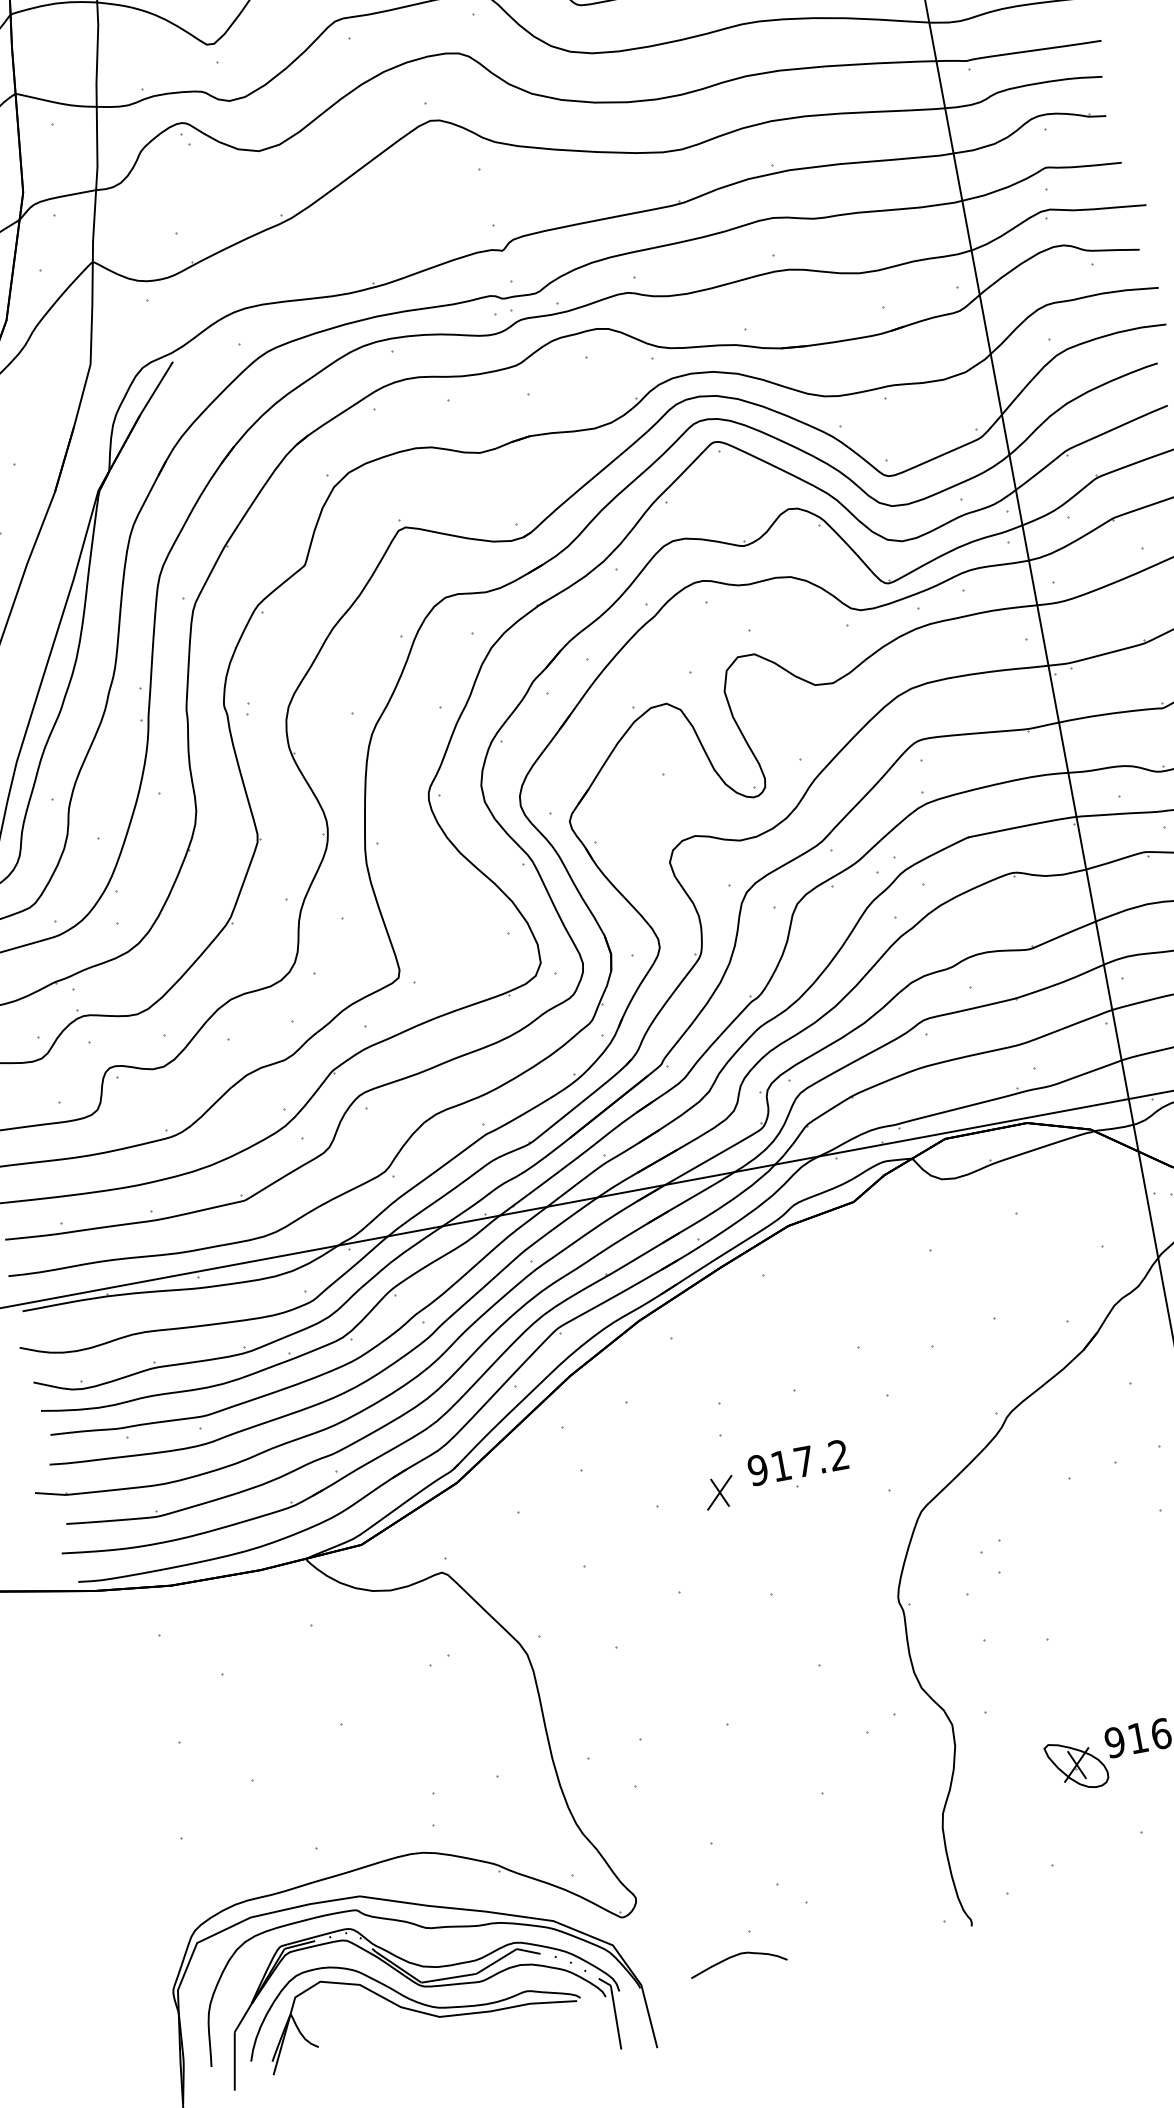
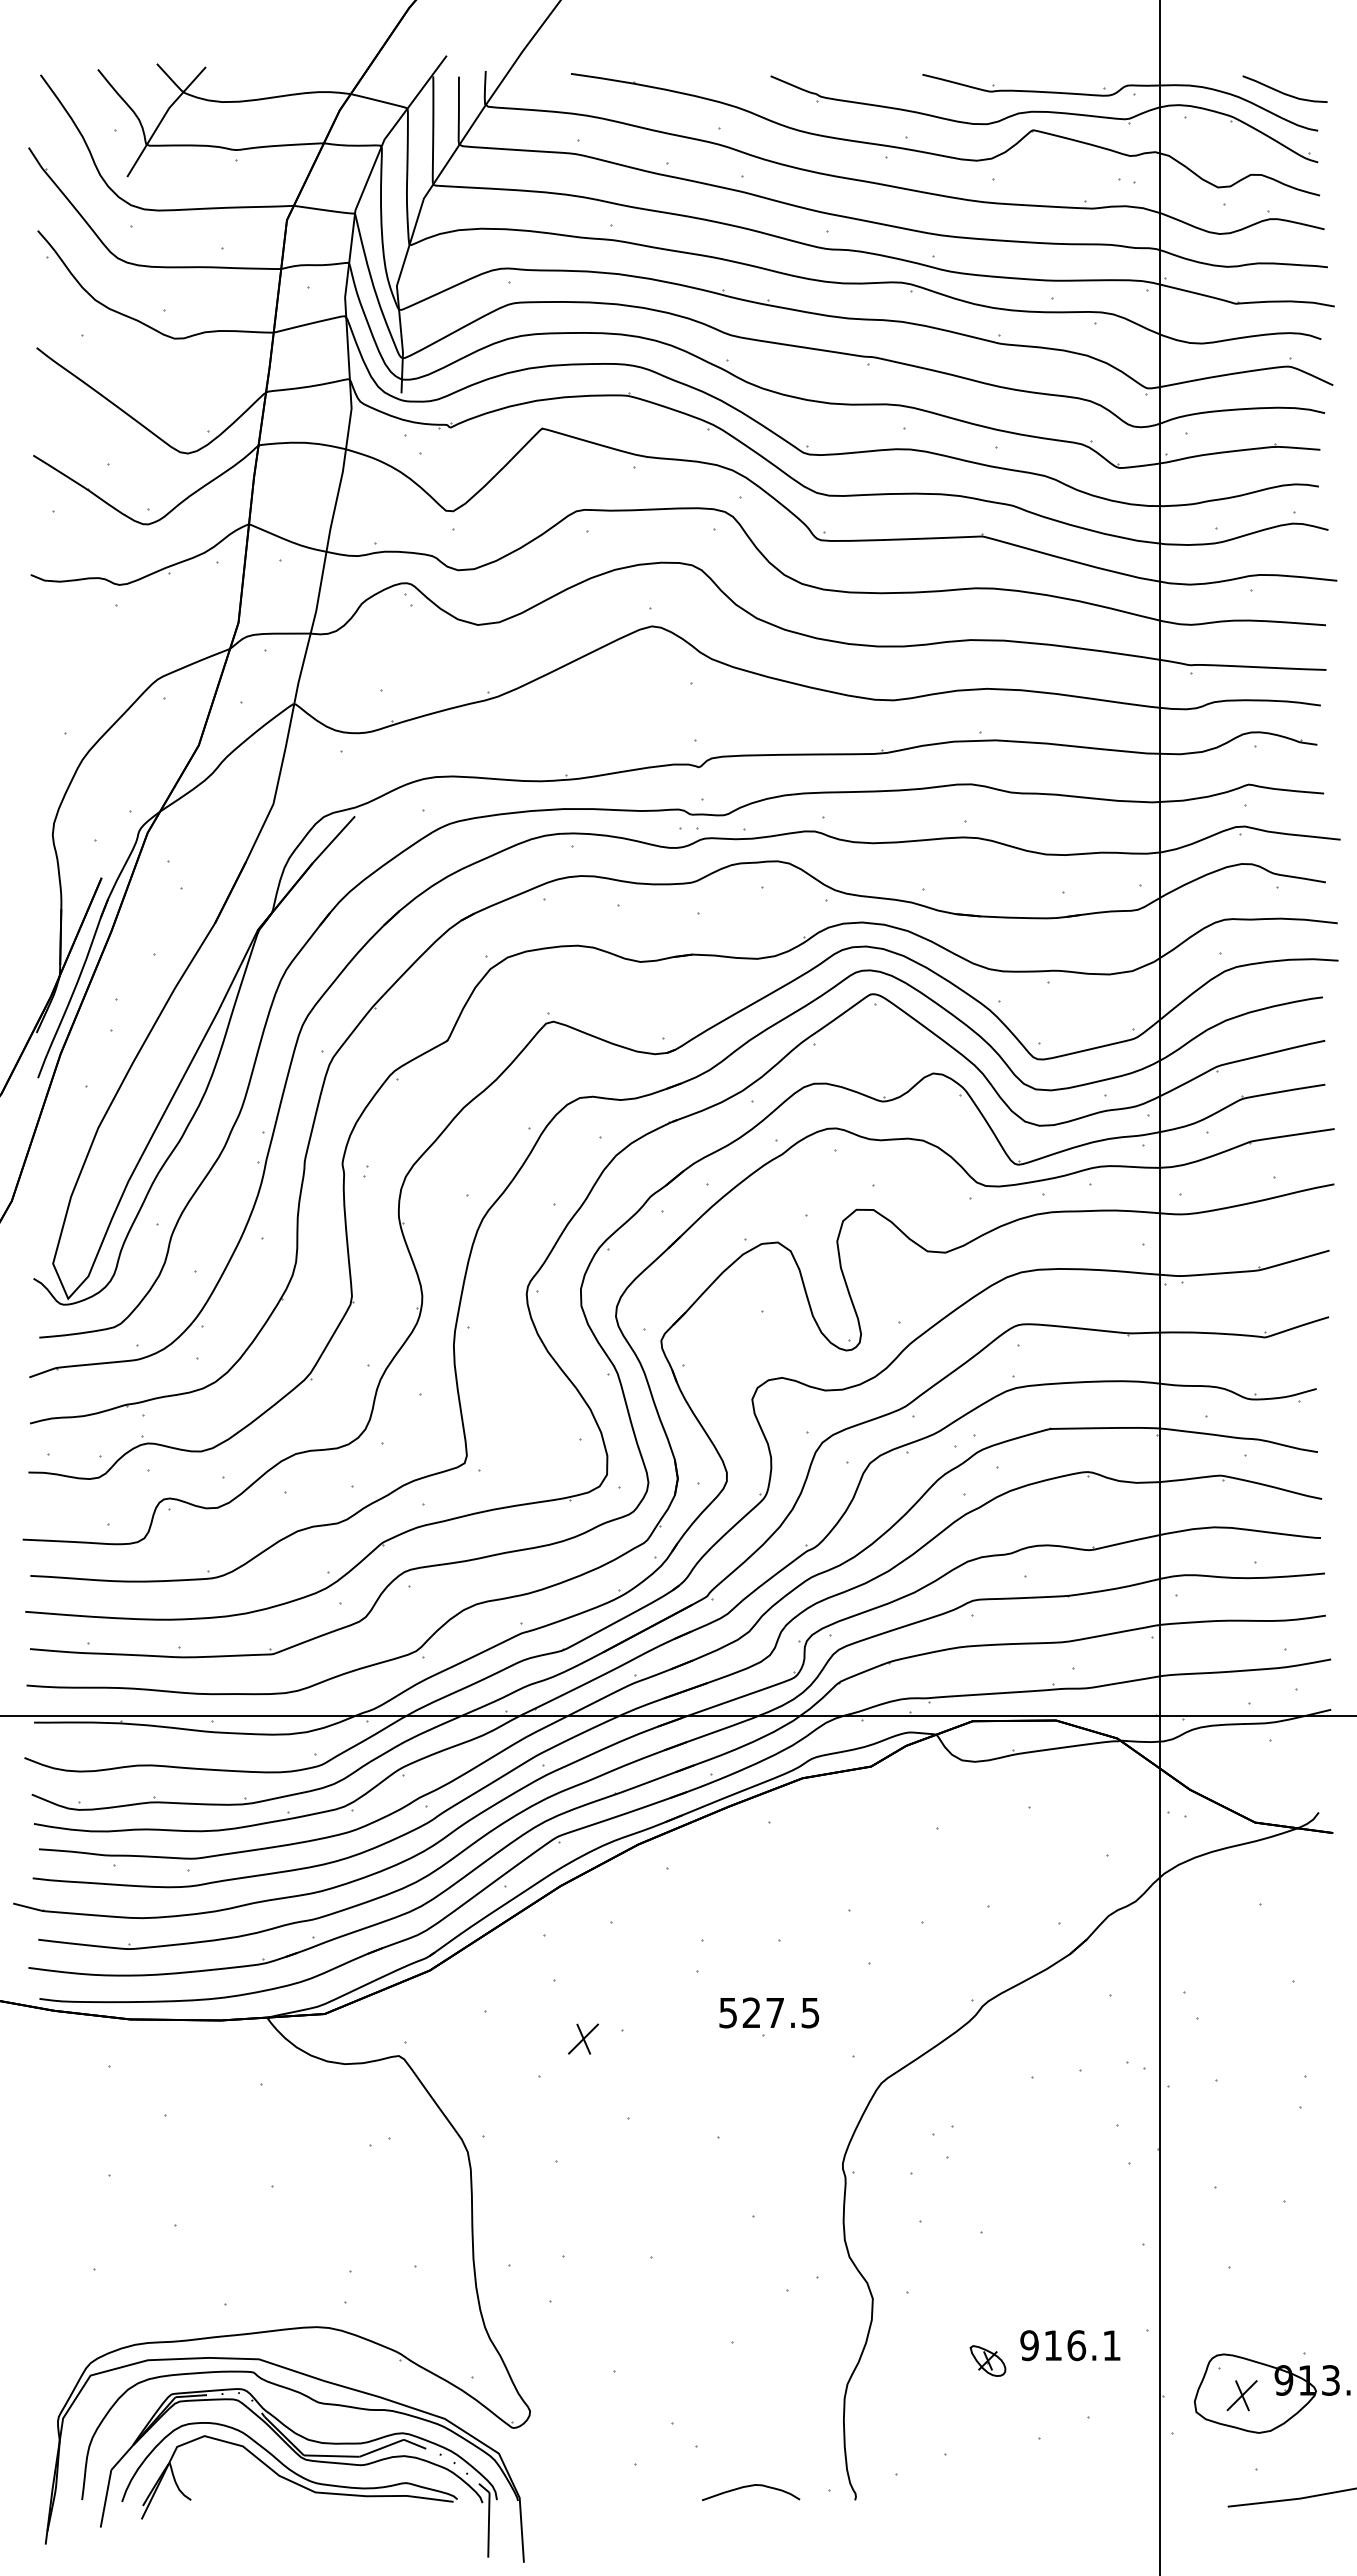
text: (798, 1462) -> (769, 2012), 917.2 -> 527.5
part: (719, 1492) -> (583, 2038), moved
part: (1076, 1764) -> (987, 2360), size x0.6
curve: (734, 1957) -> (748, 2487), moved

